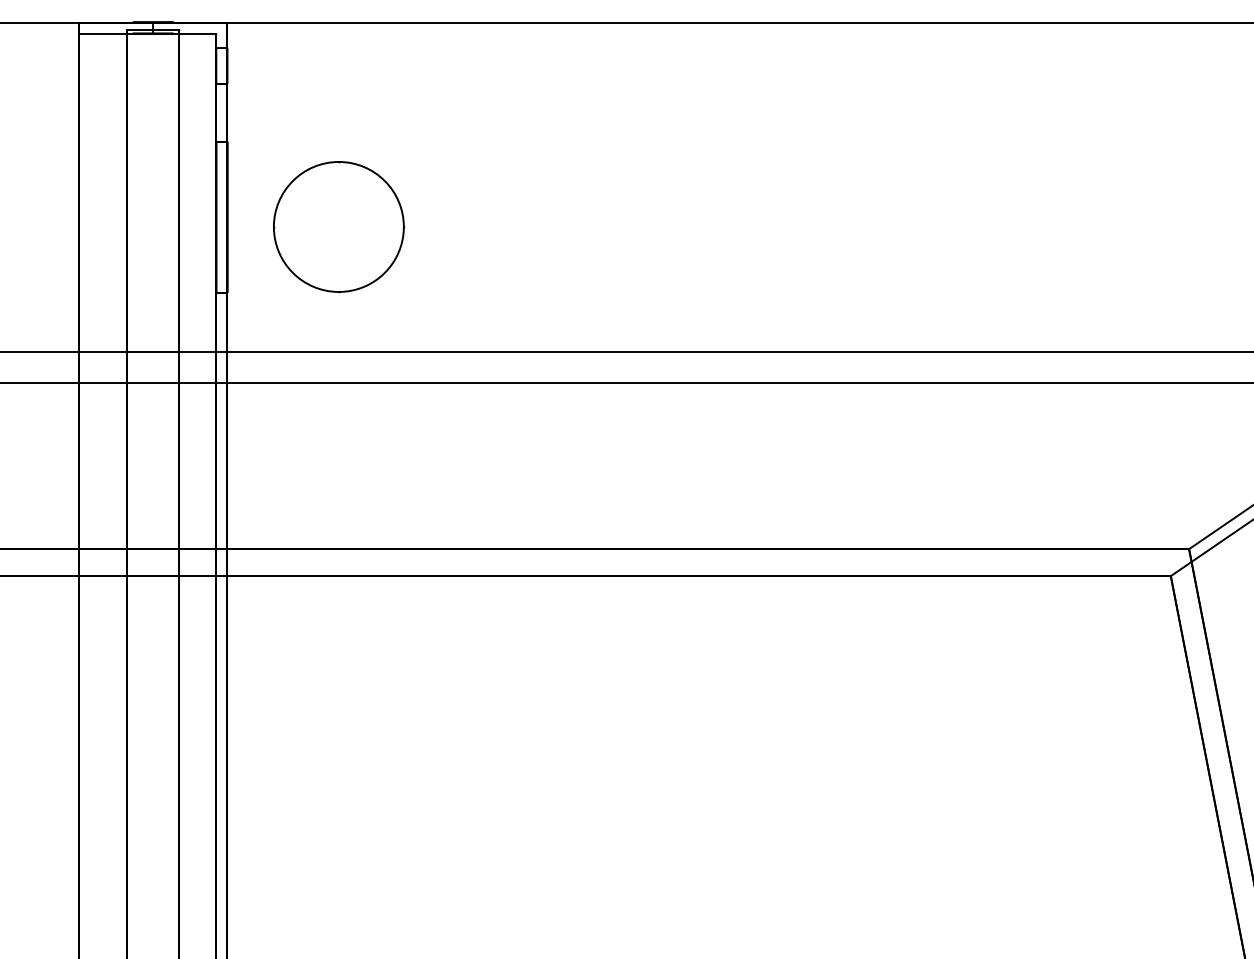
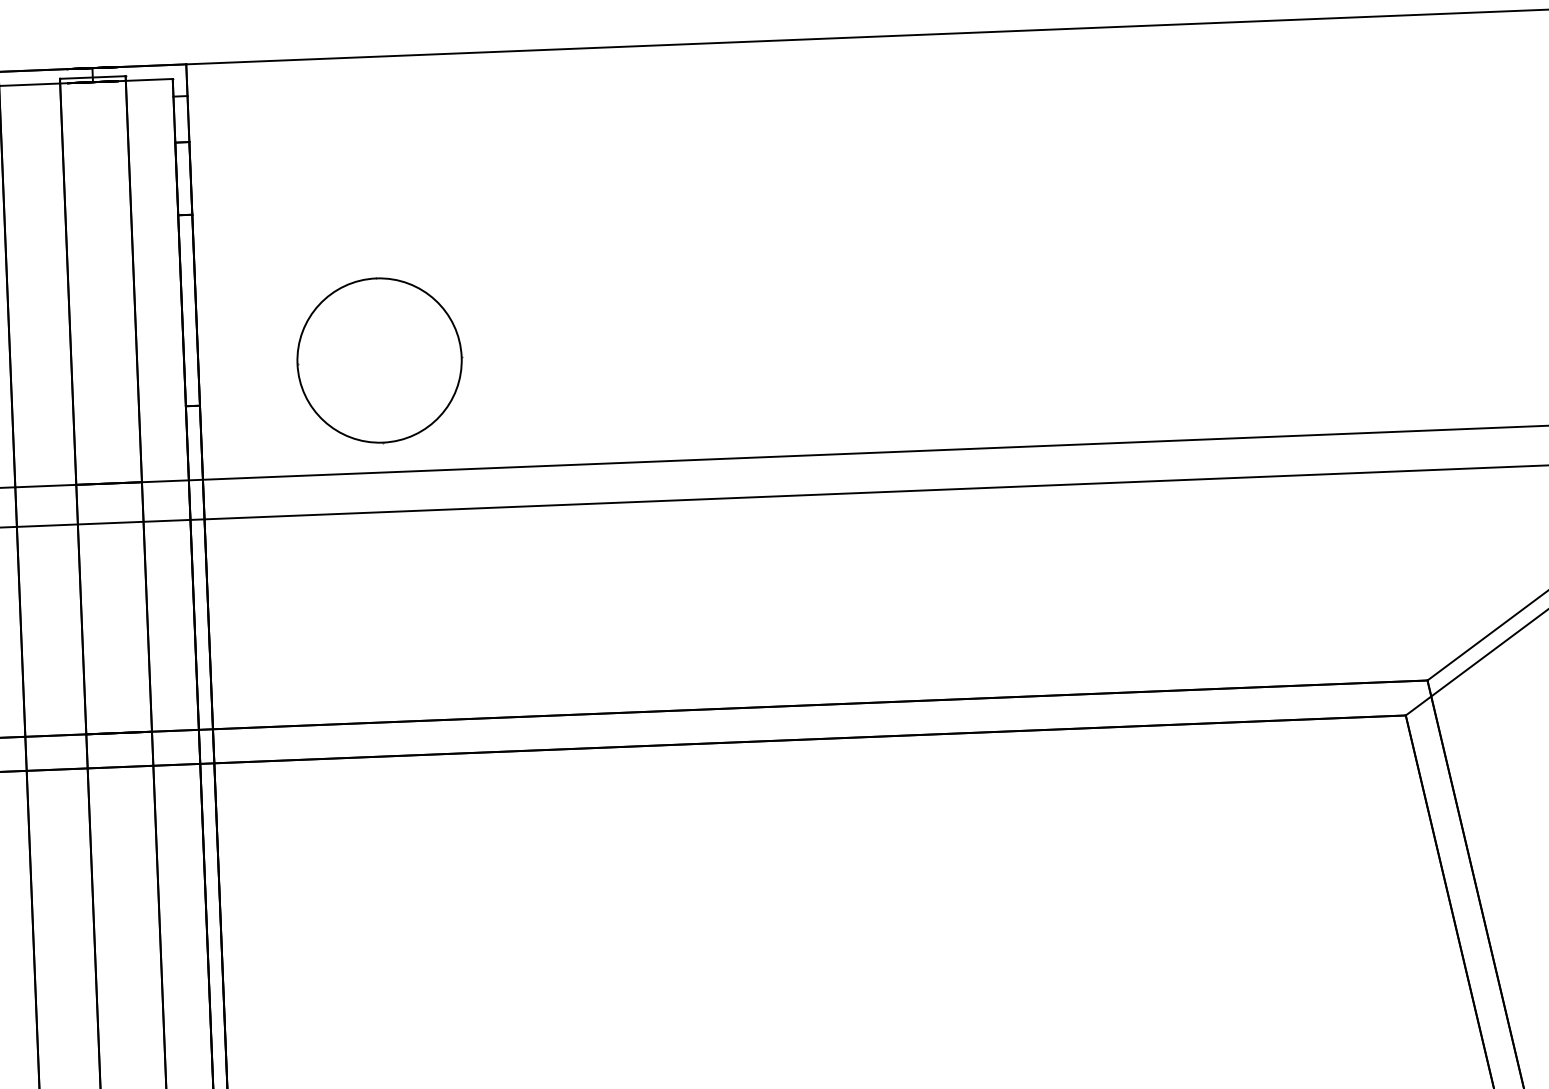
part: (339, 227) -> (380, 361), moved

